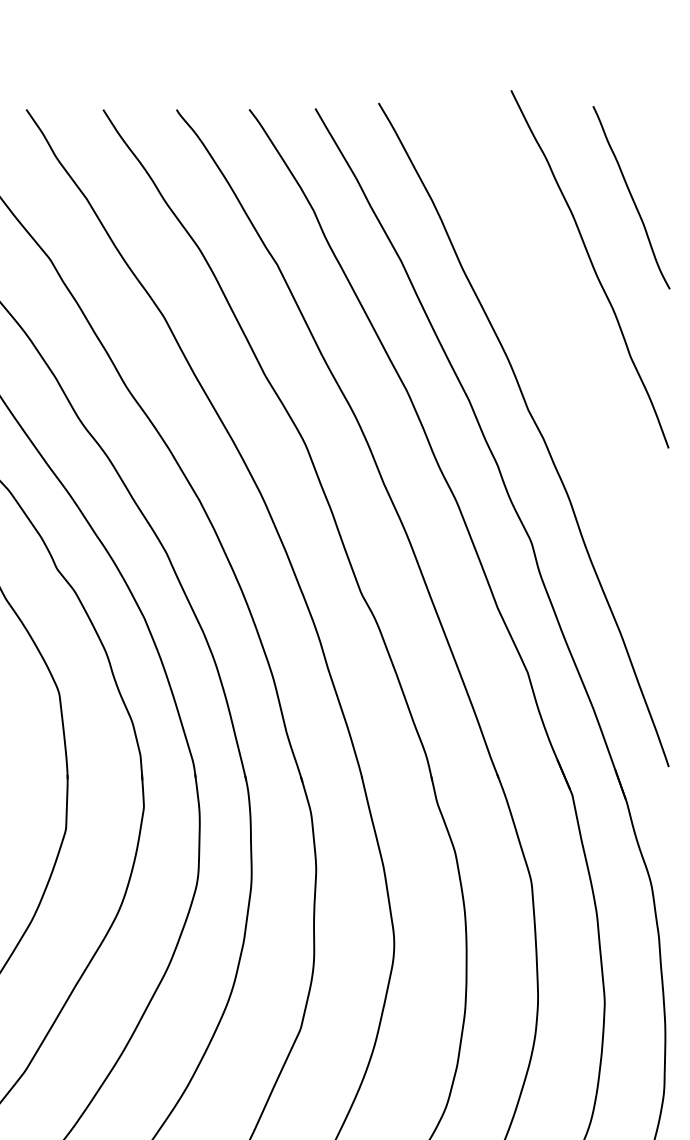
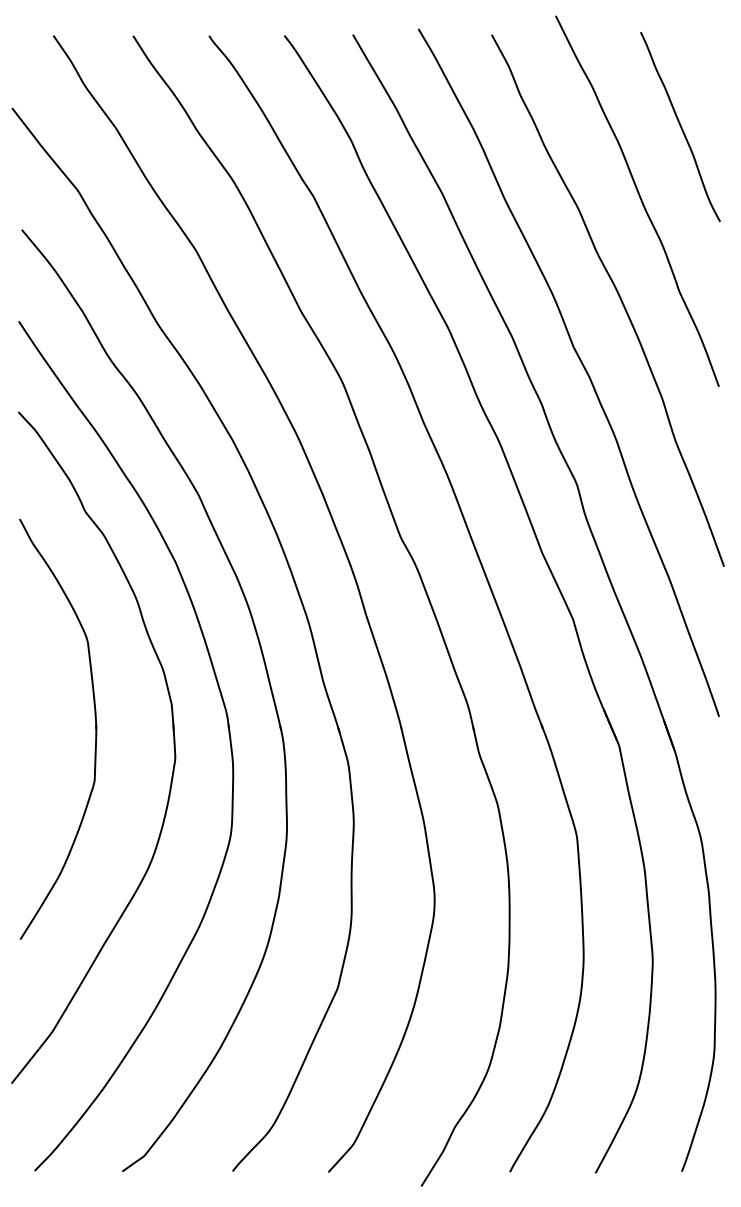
curve: (570, 359) -> (617, 294), added

